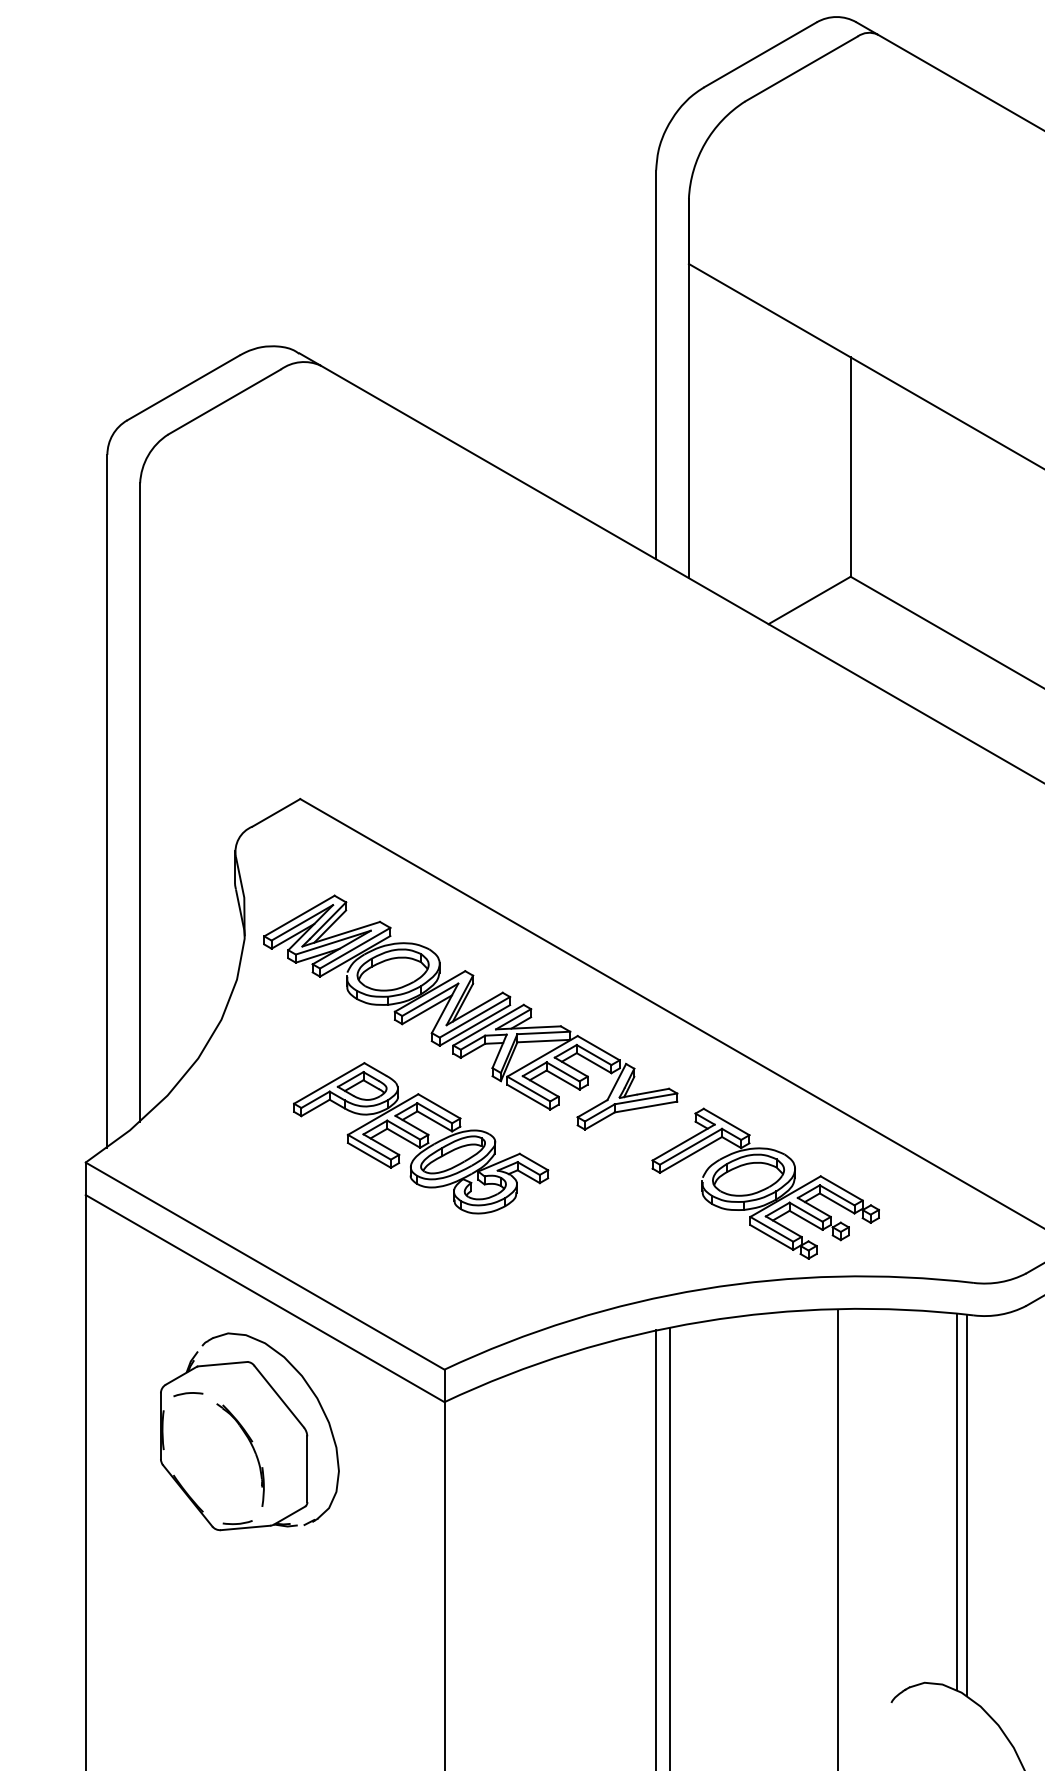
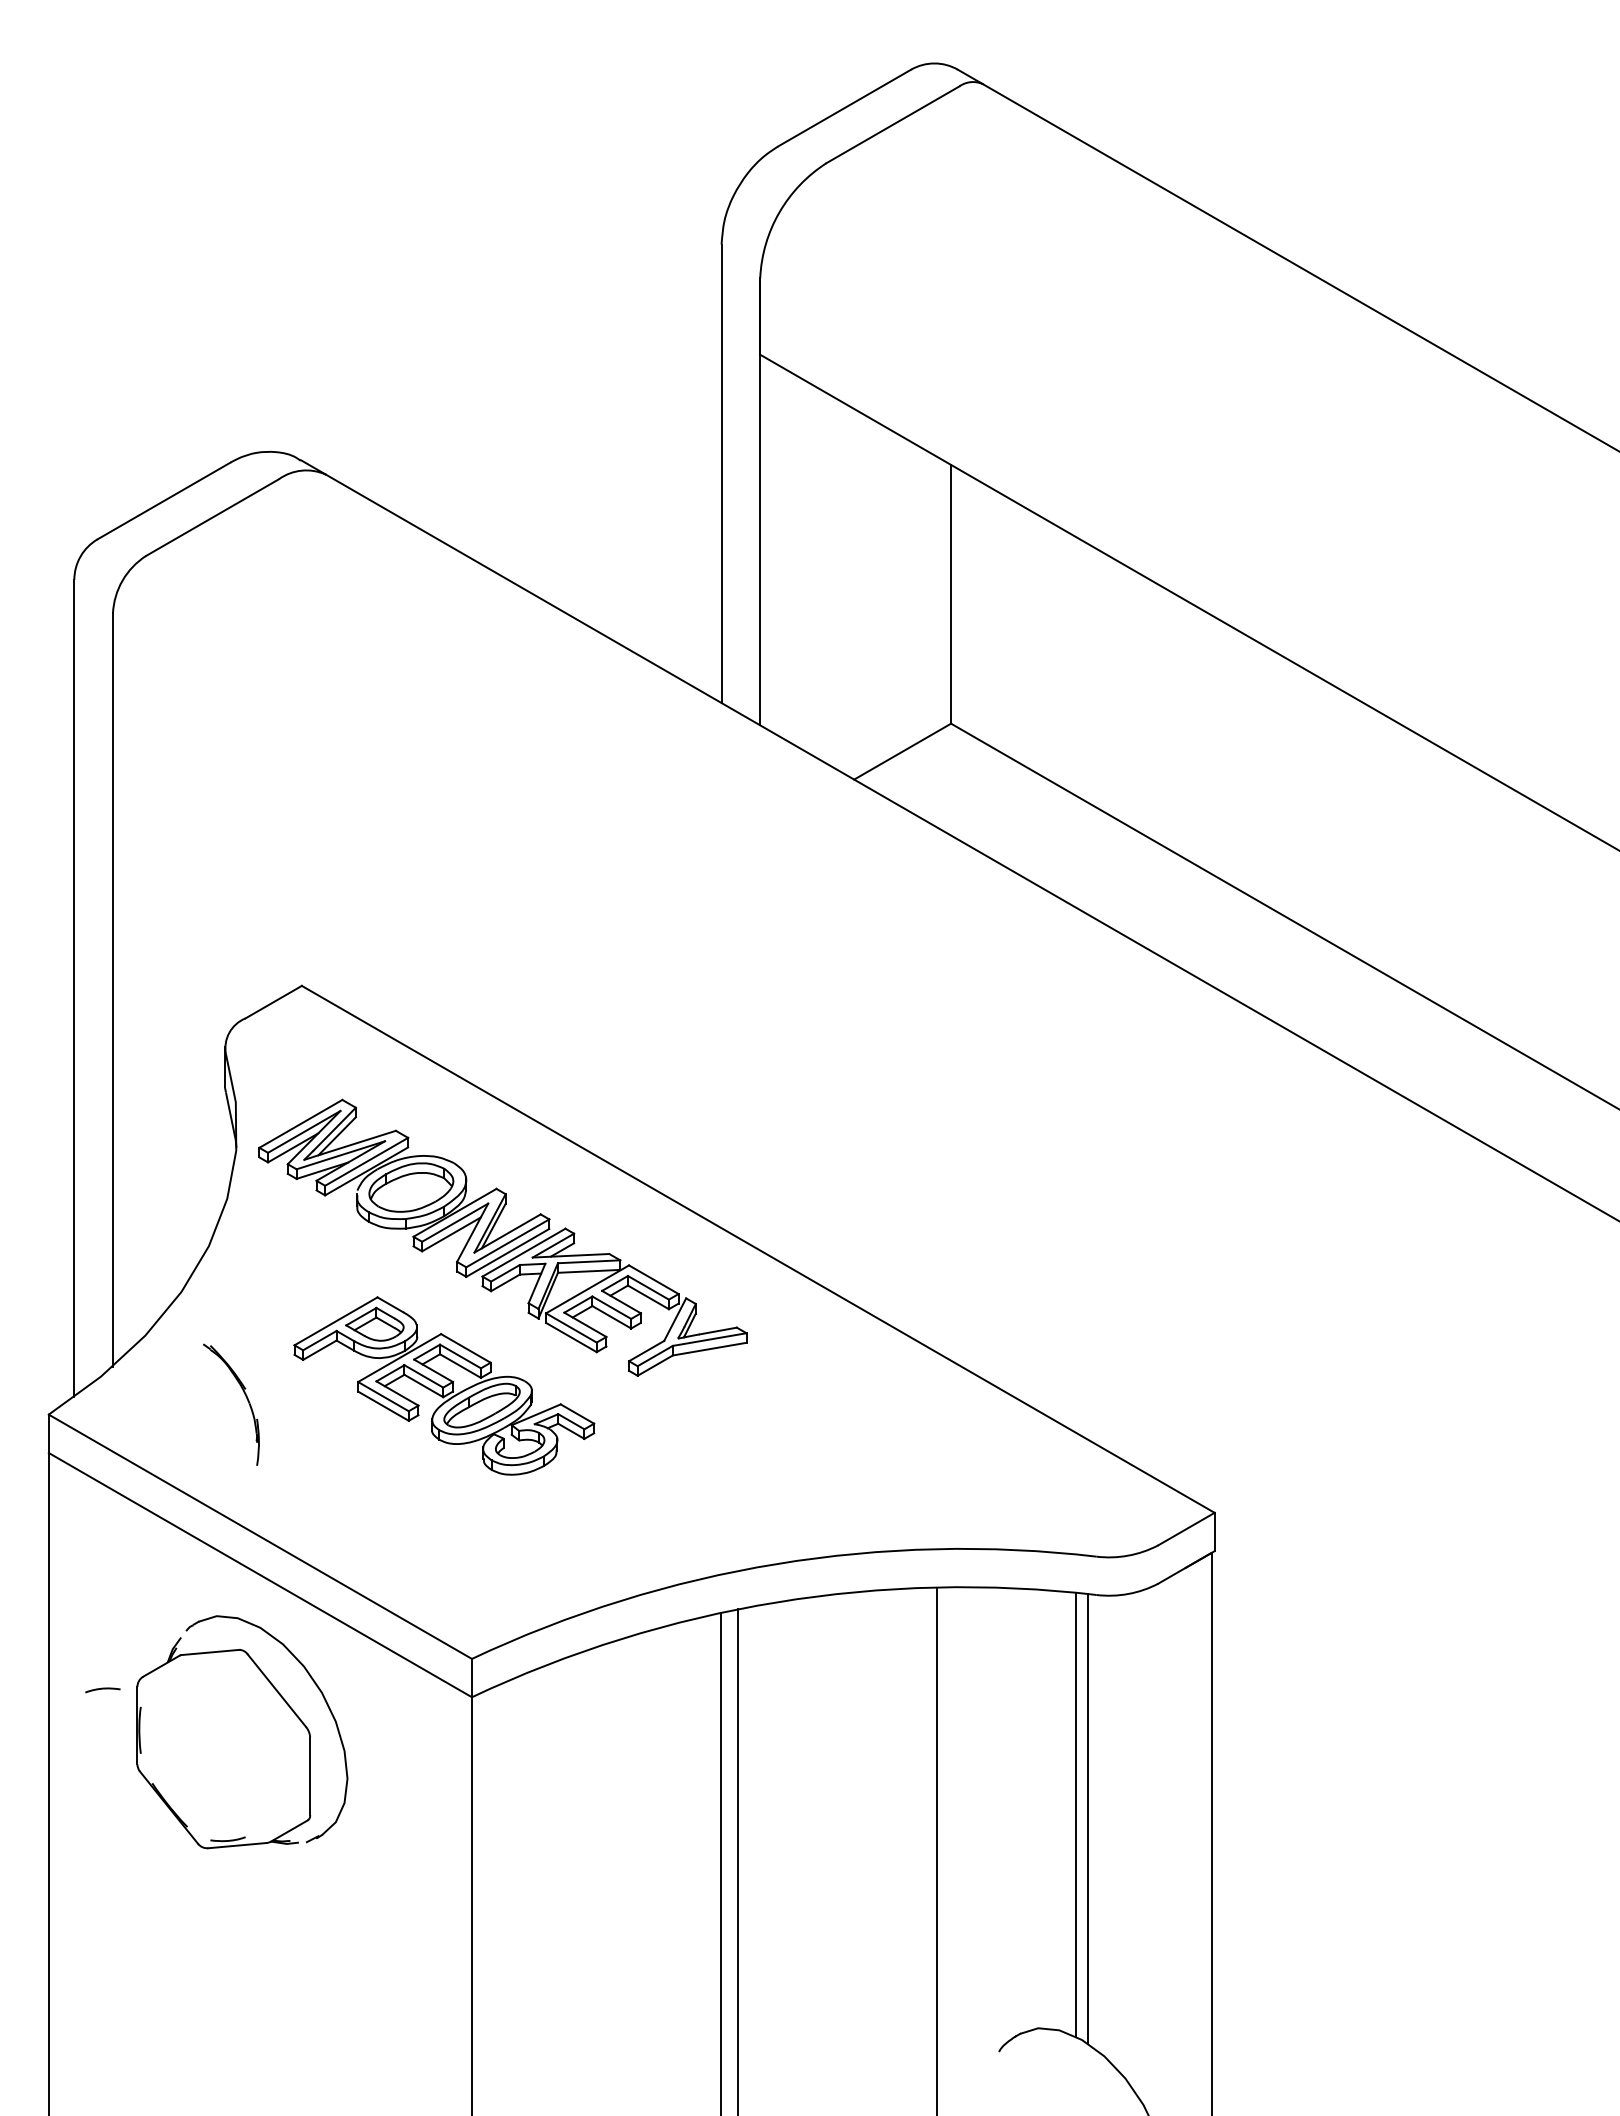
part: (765, 1183) -> (850, 1439), removed
curve: (188, 1393) -> (102, 1689), moved
part: (253, 1450) -> (246, 1399), moved

